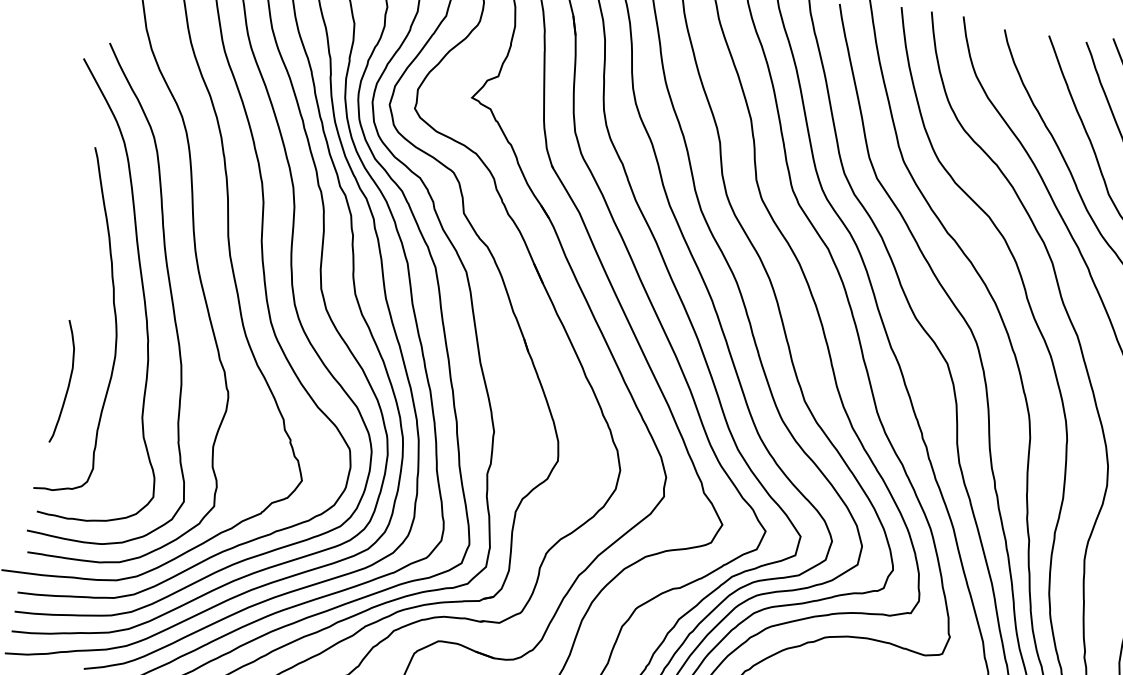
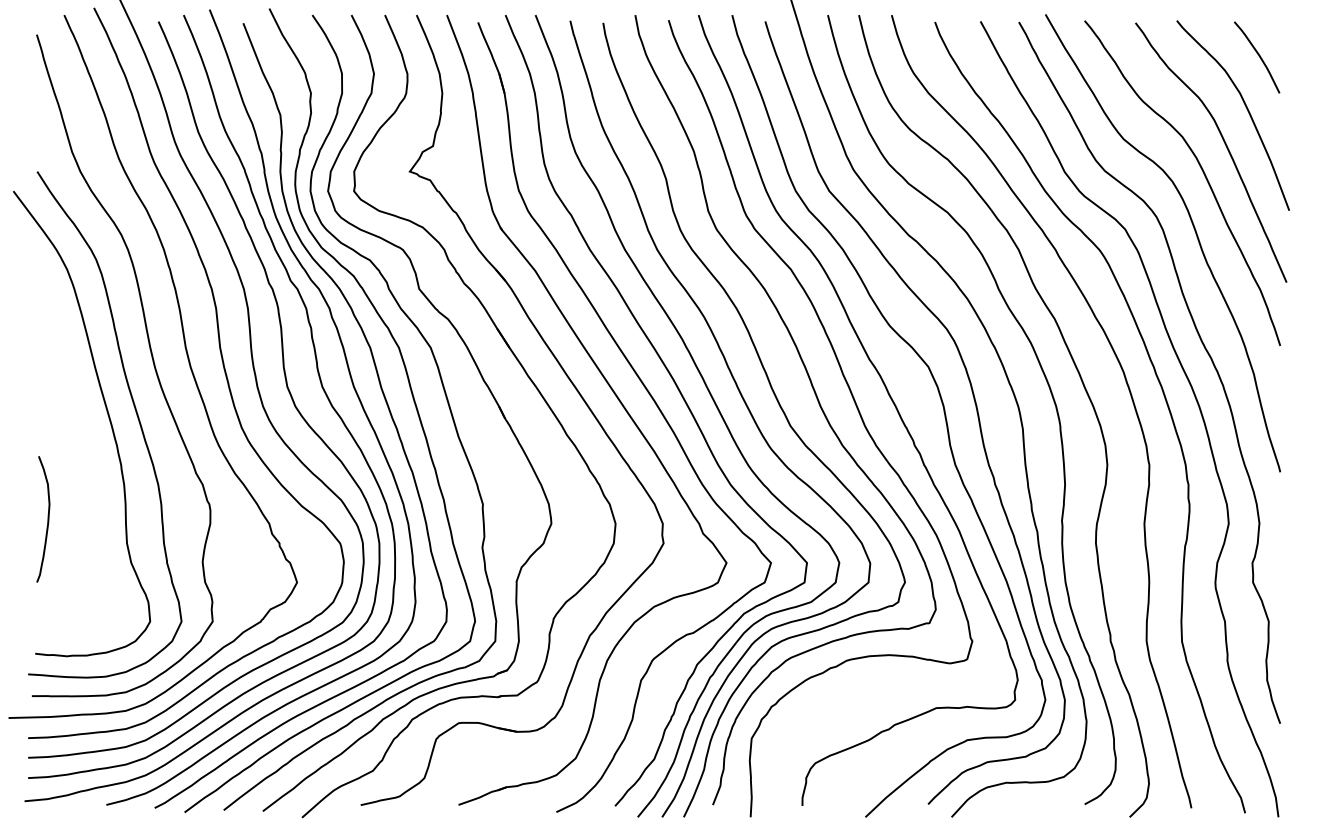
curve: (114, 320) -> (84, 449), removed

